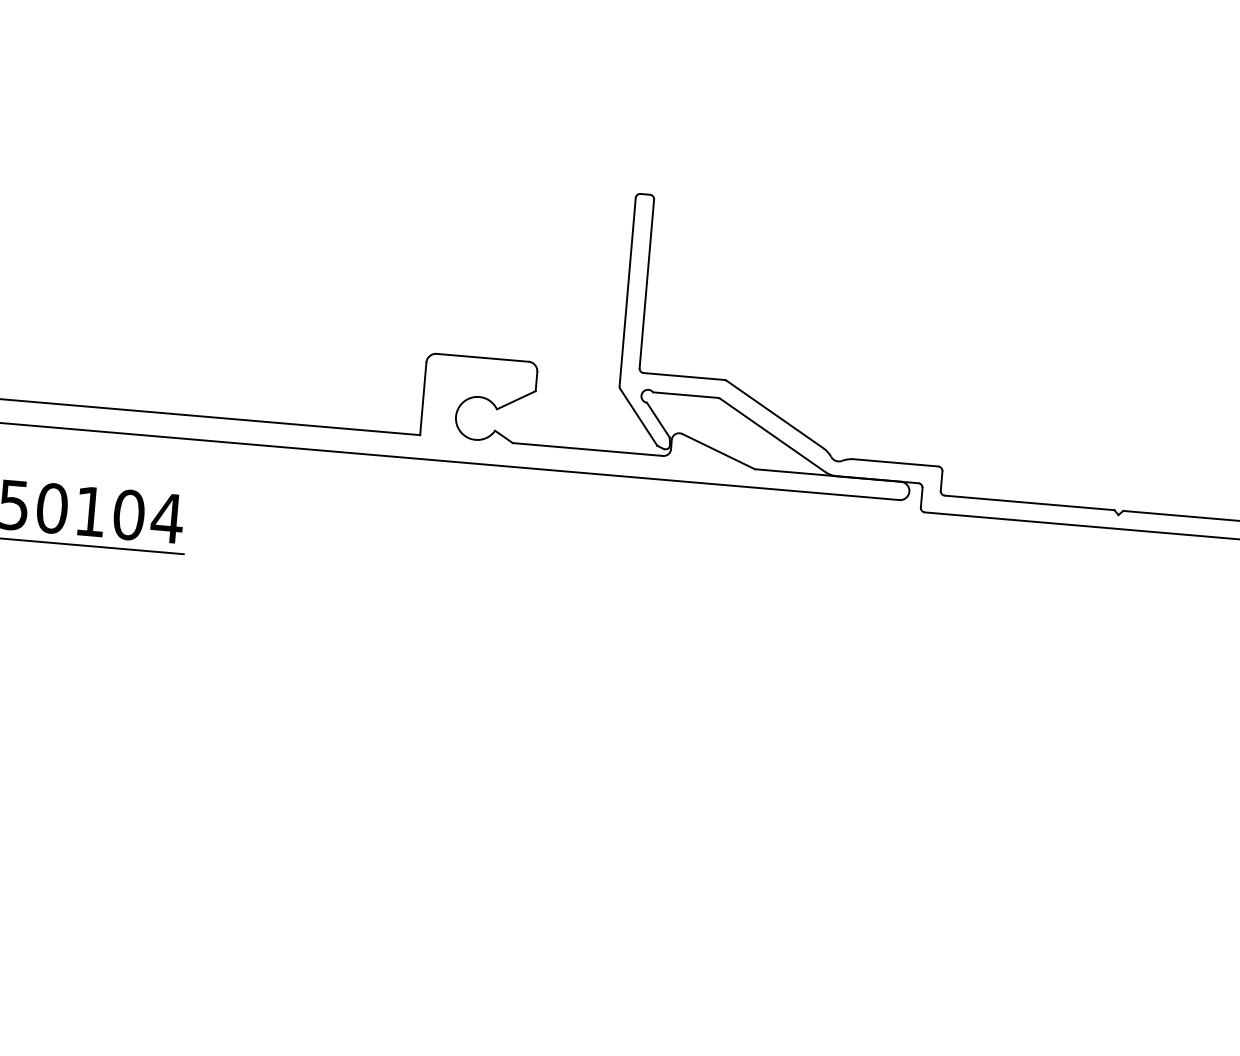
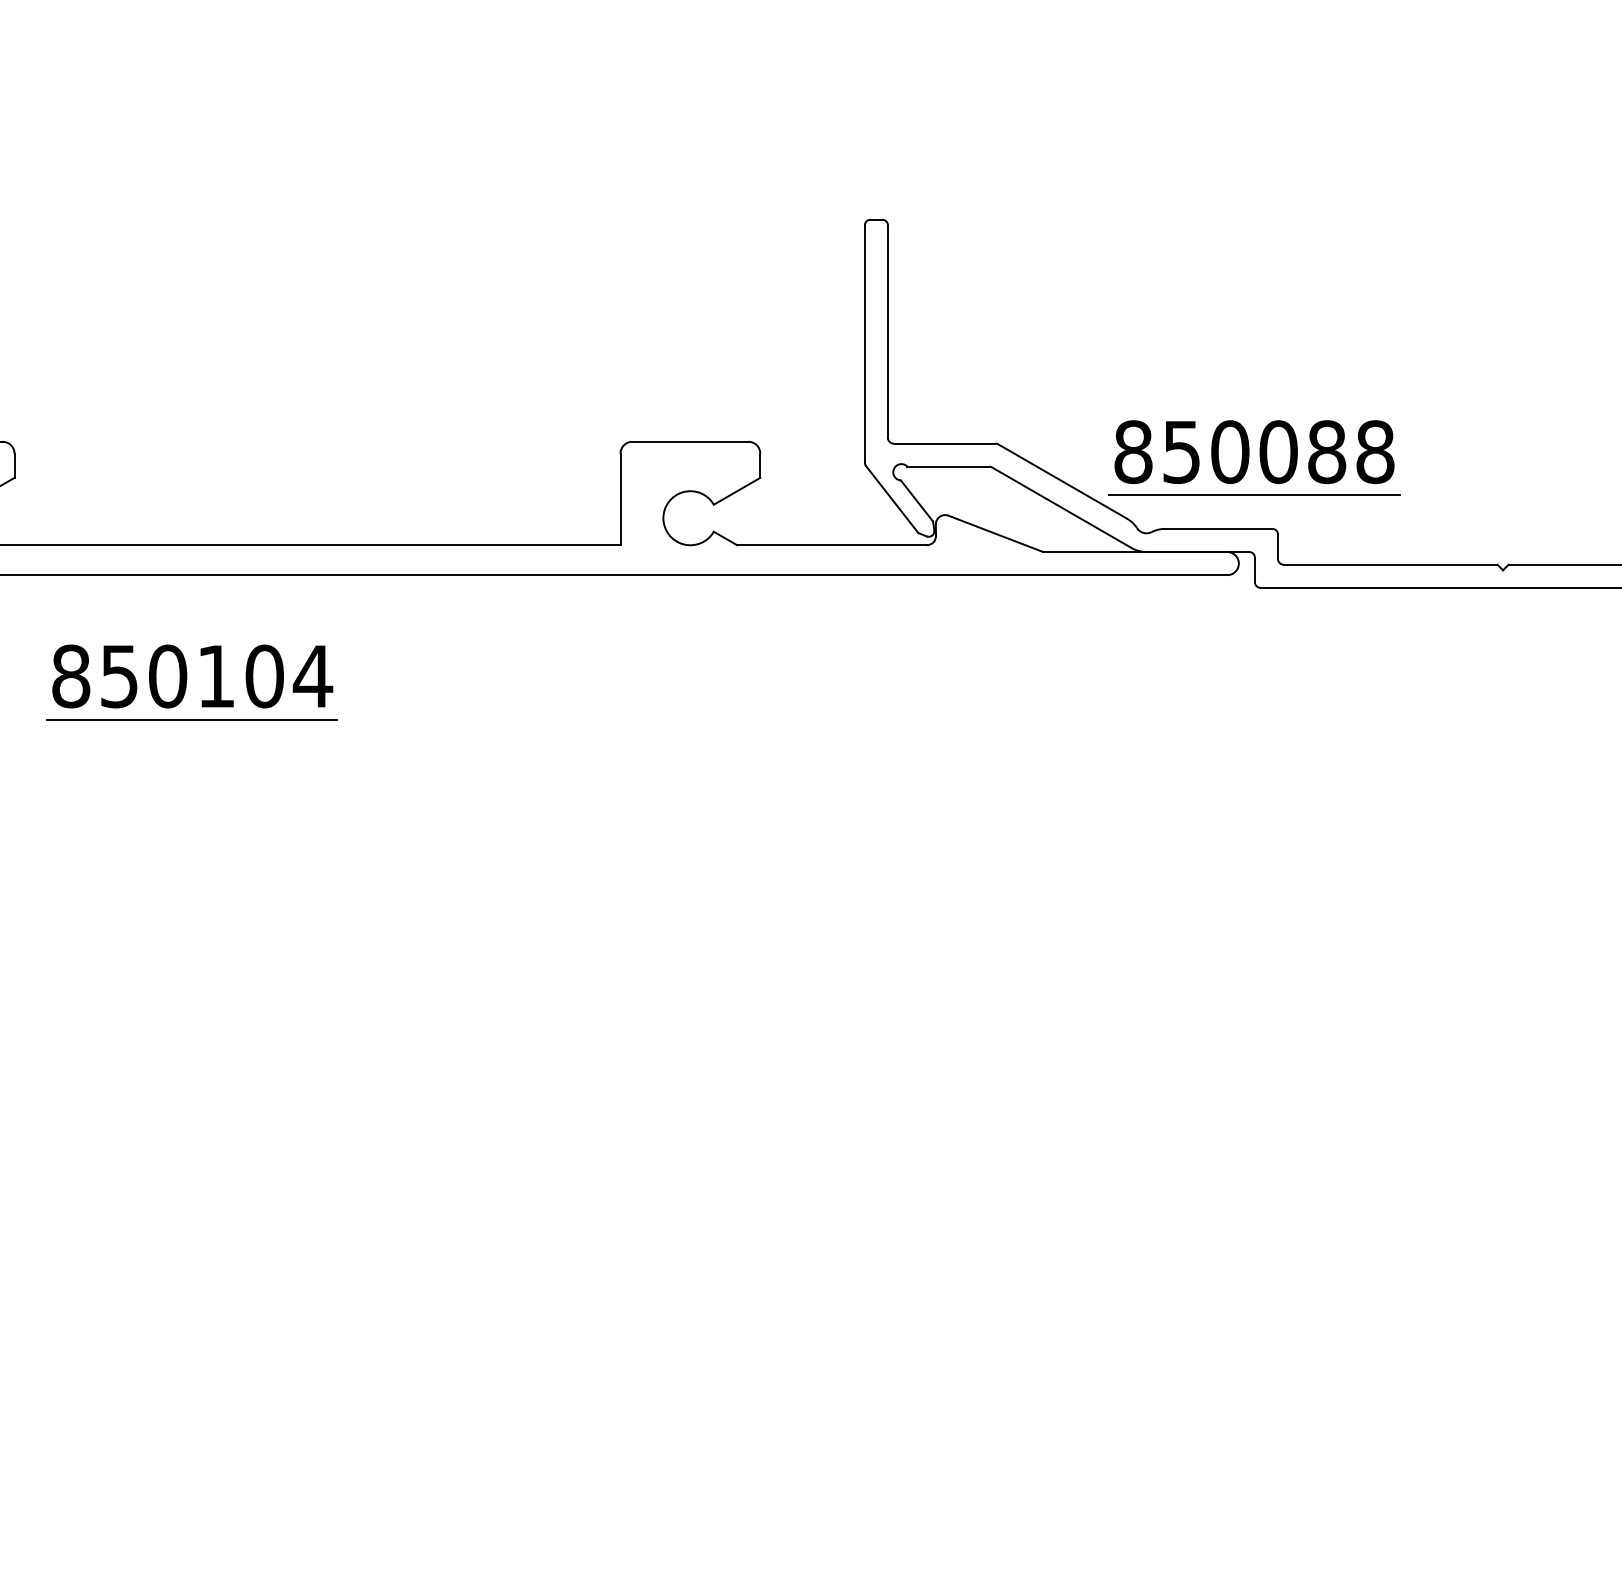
part: (929, 408) -> (1254, 457), added

